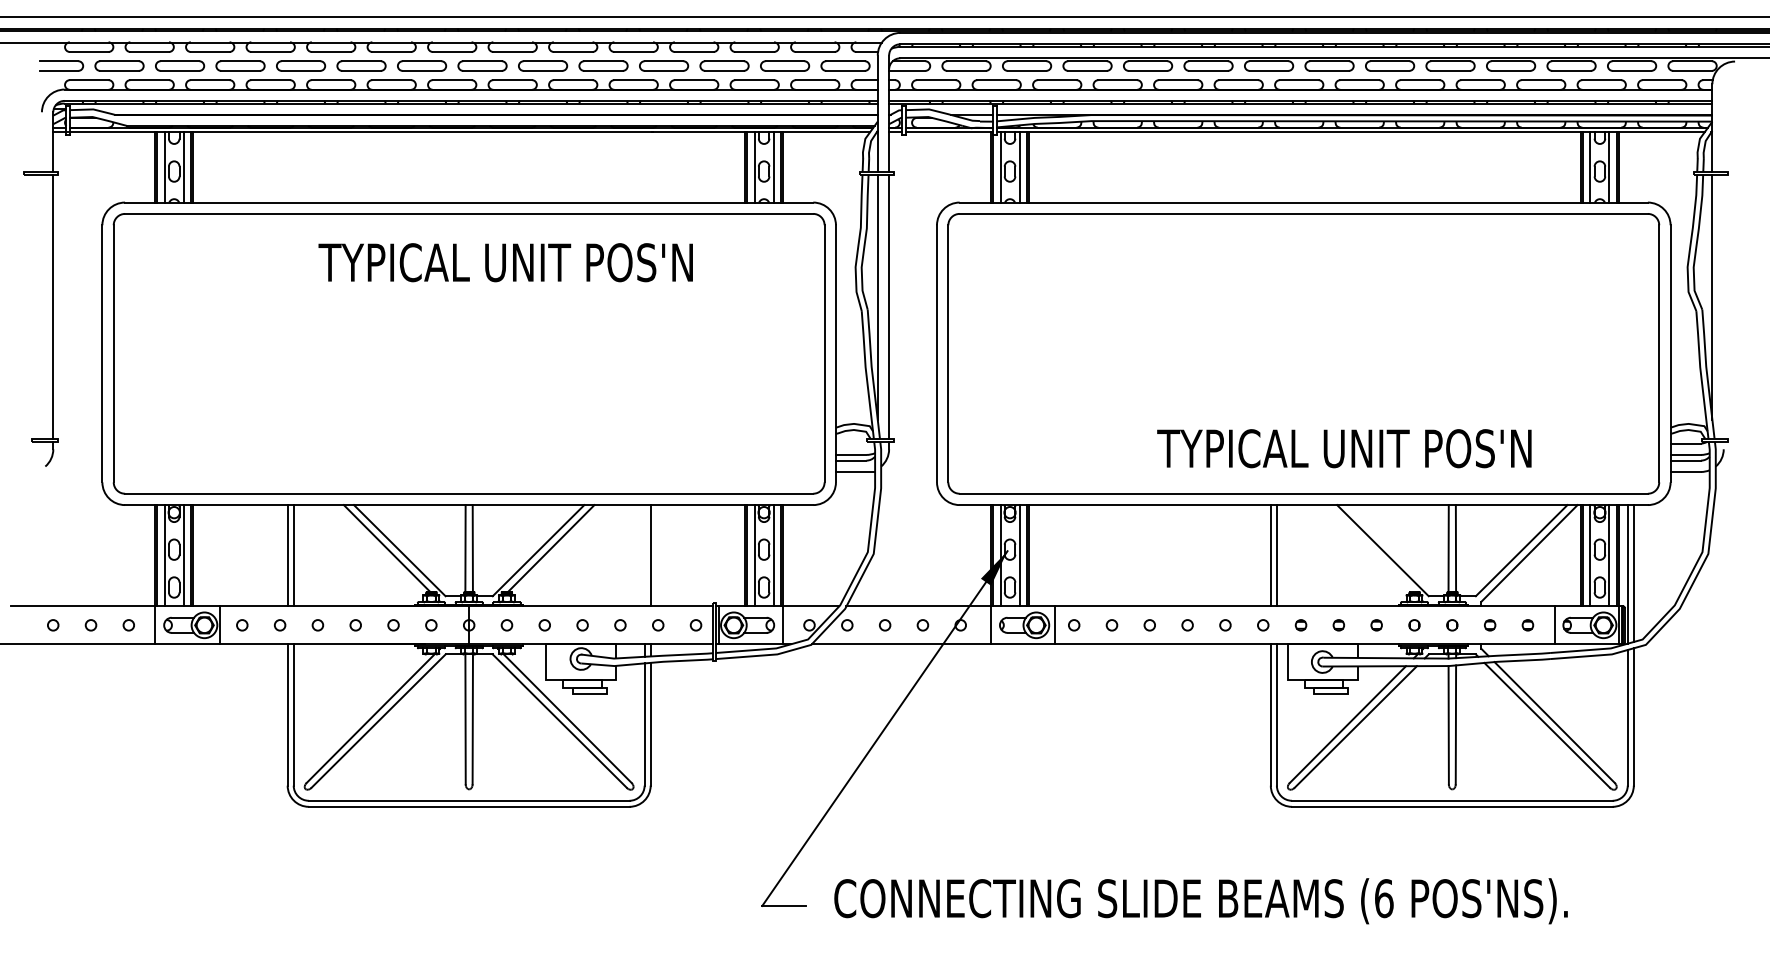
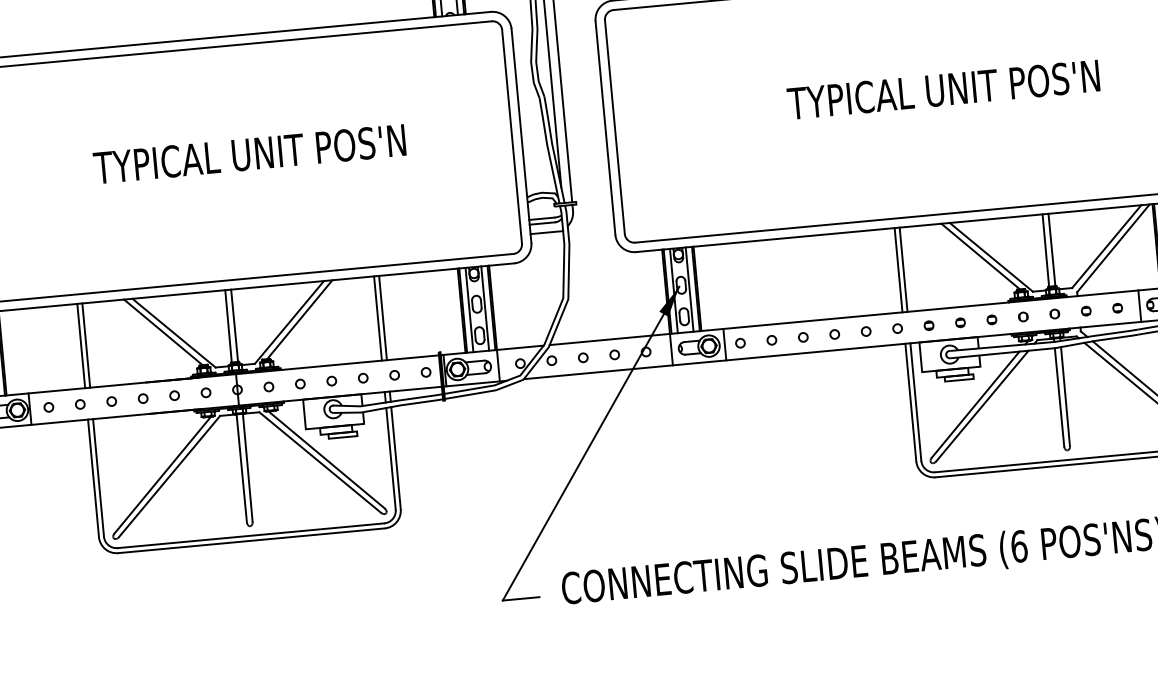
text: (505, 262) -> (249, 154), moved
text: (1344, 448) -> (943, 89), moved
line: (1370, 548) -> (980, 256), added
line: (644, 555) -> (377, 318), added

